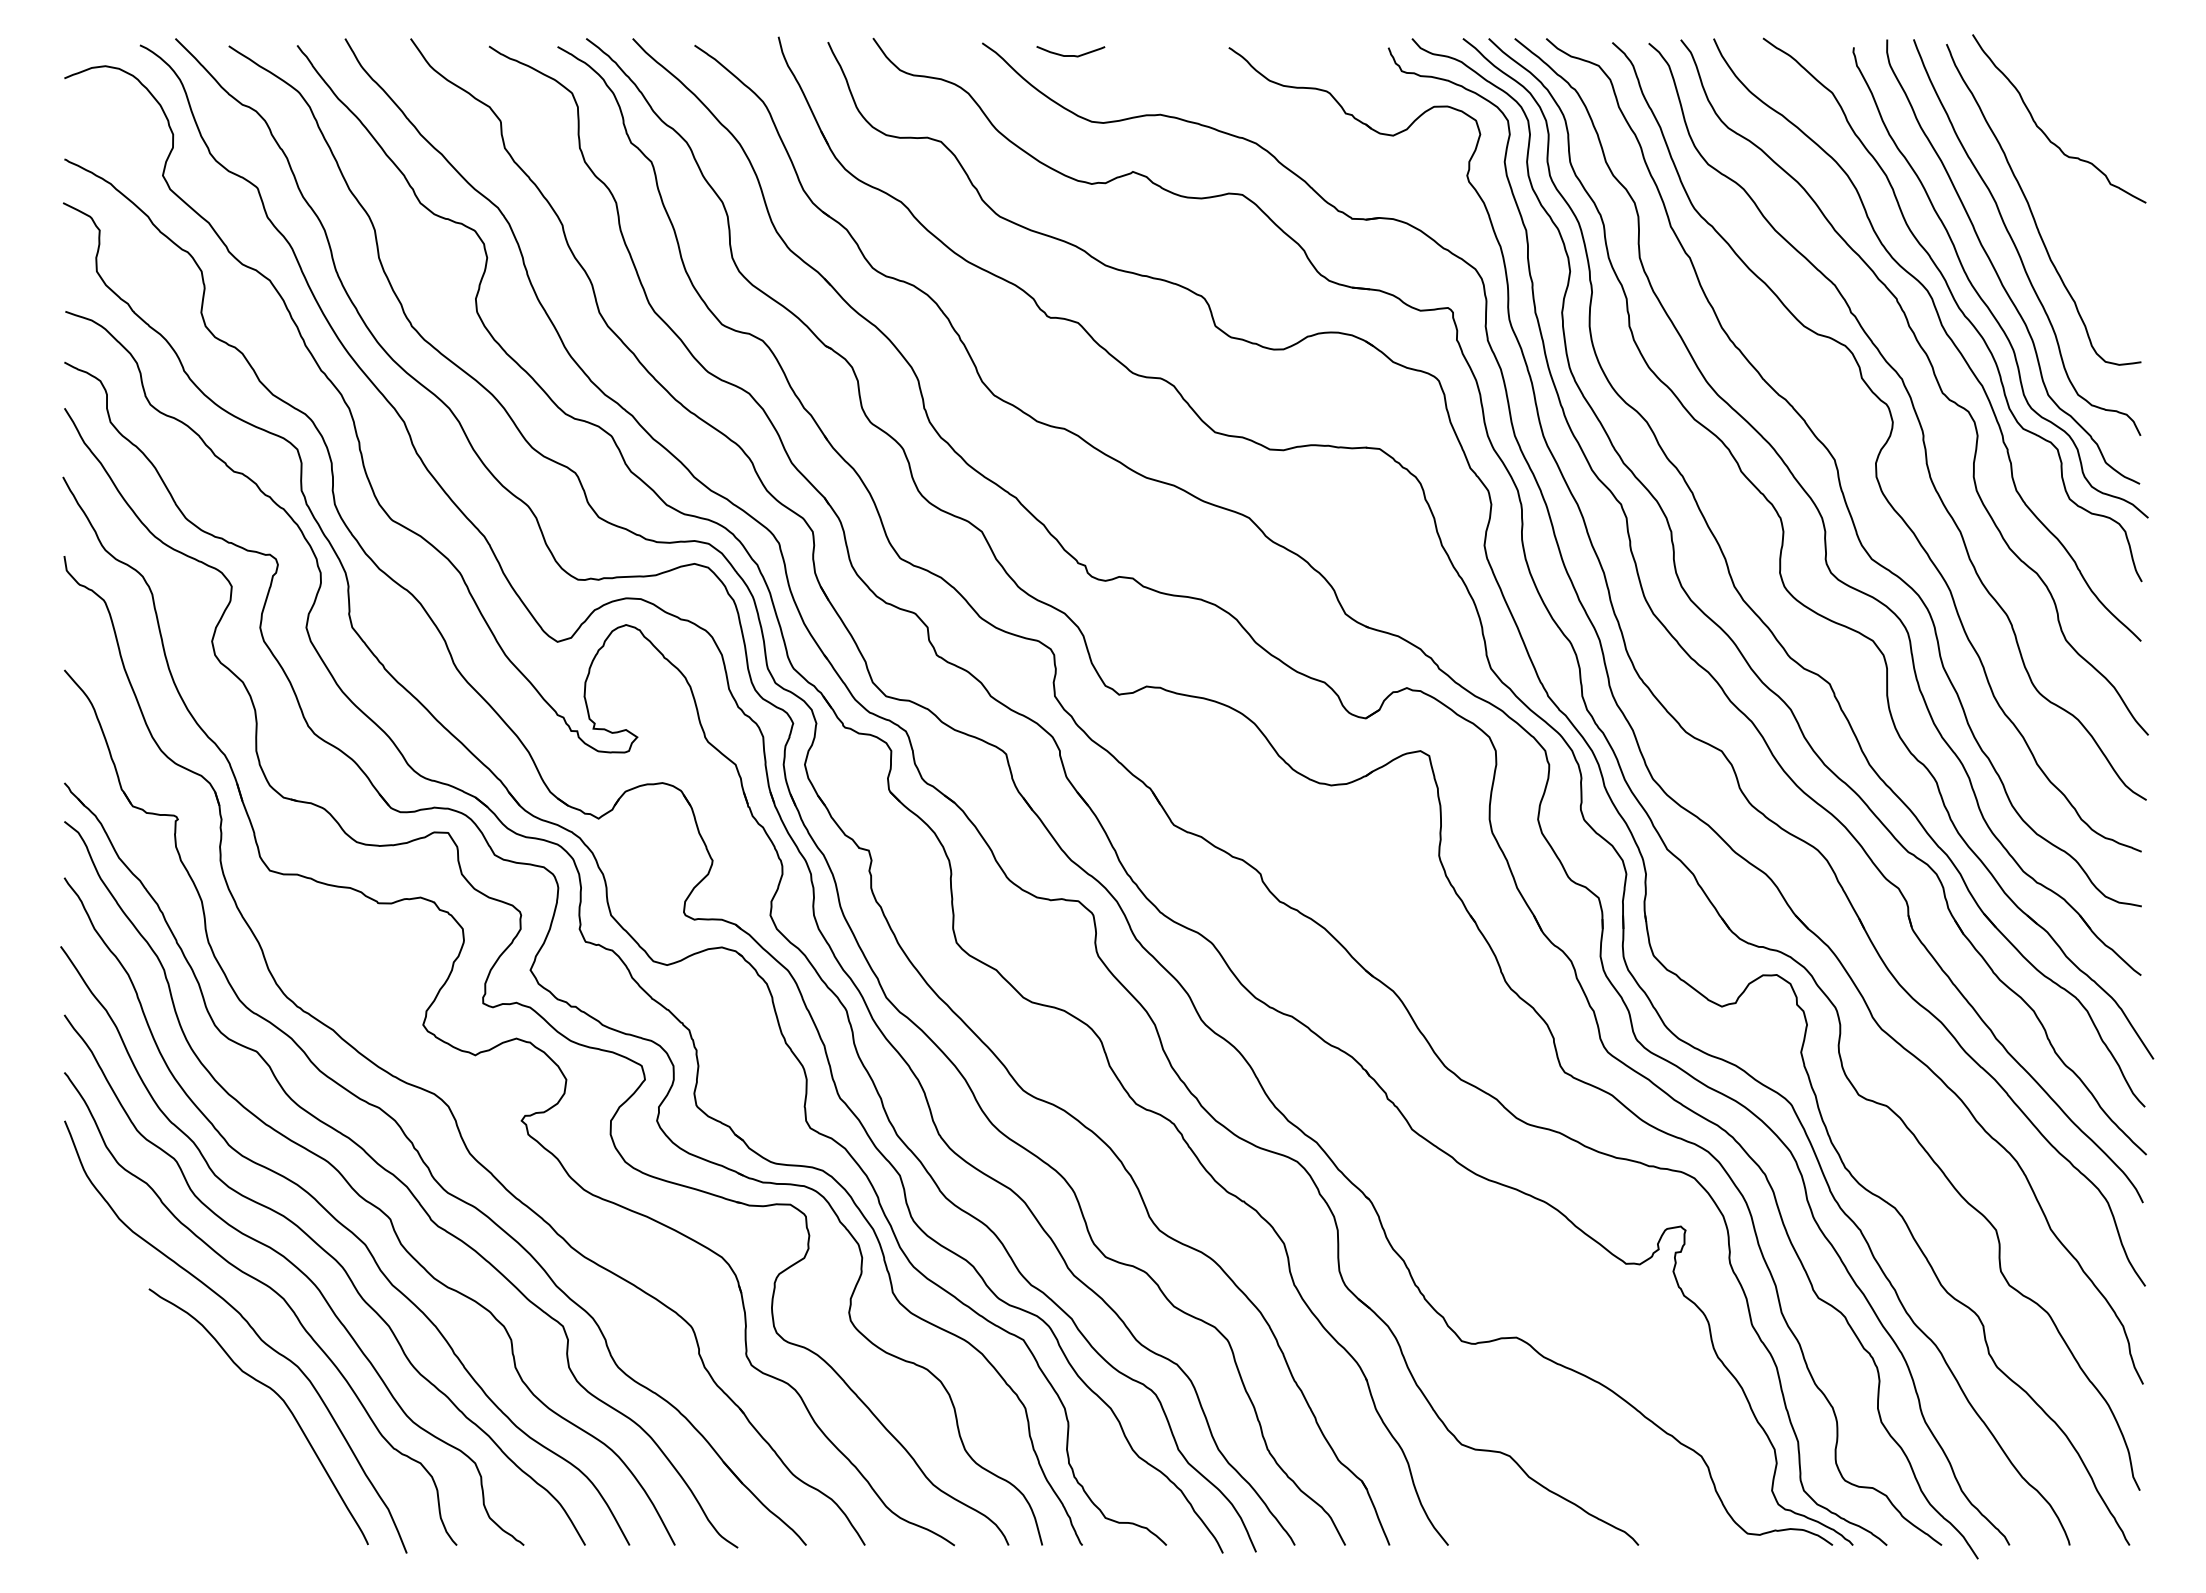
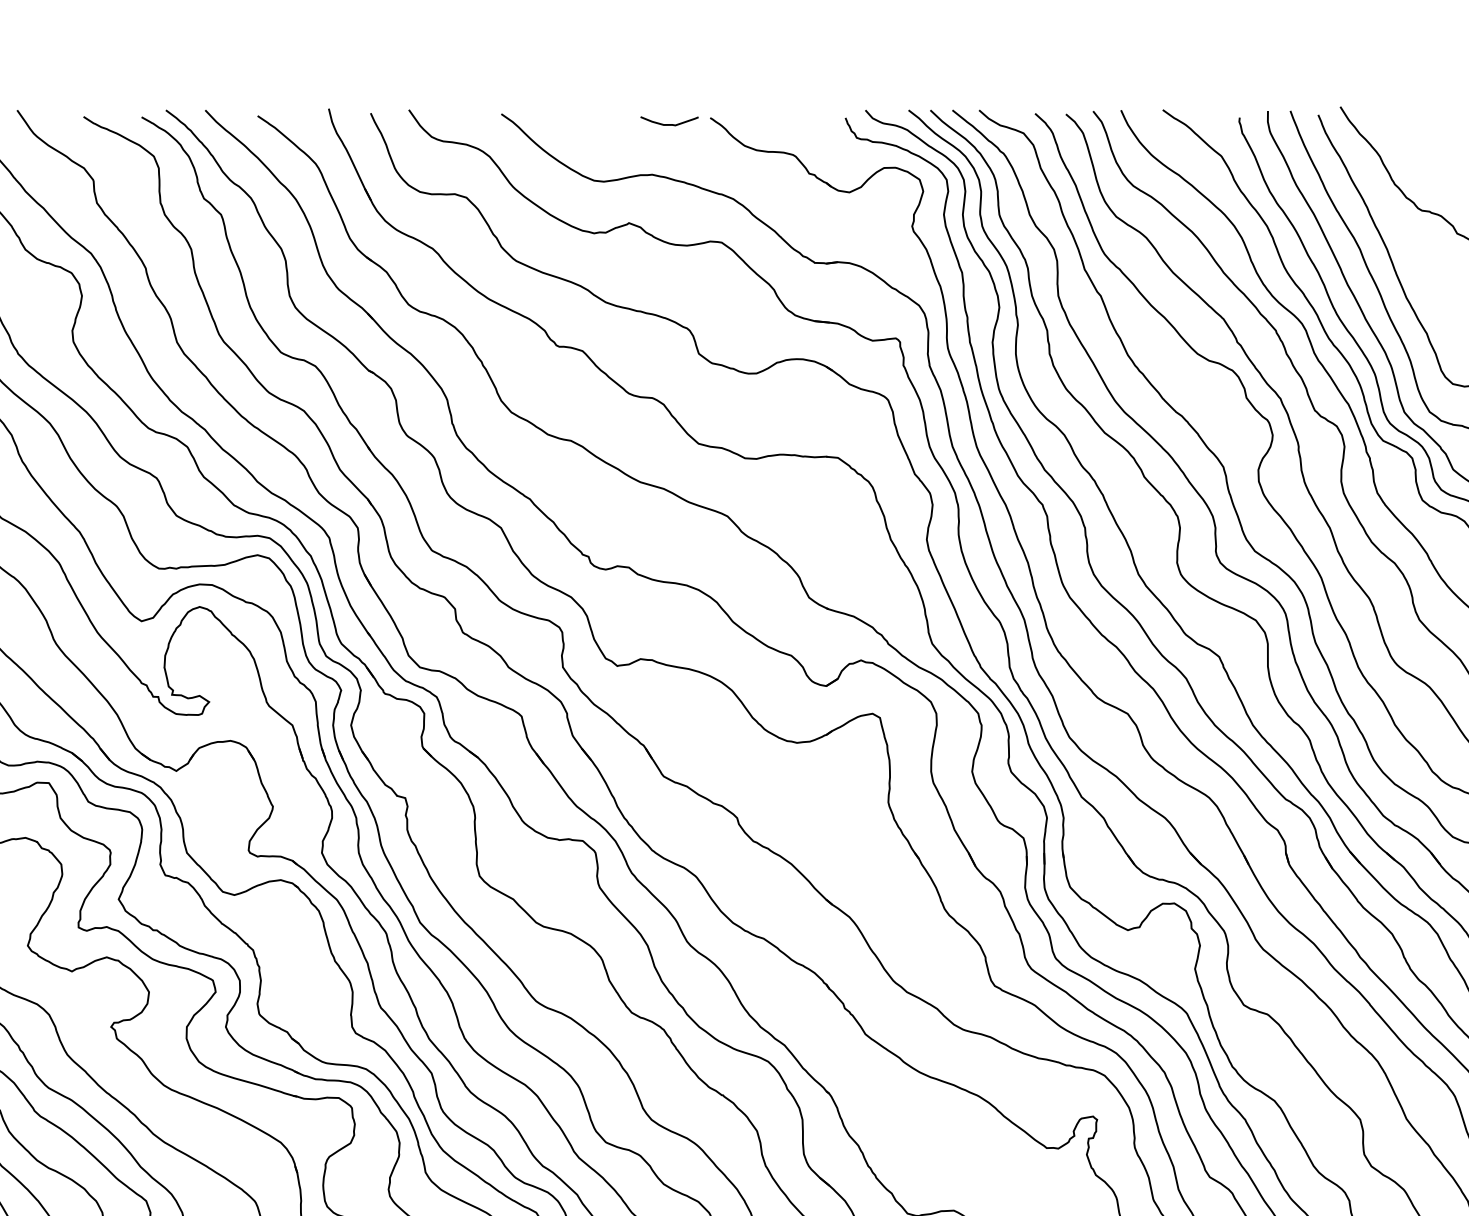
curve: (1070, 55) -> (669, 124), moved

